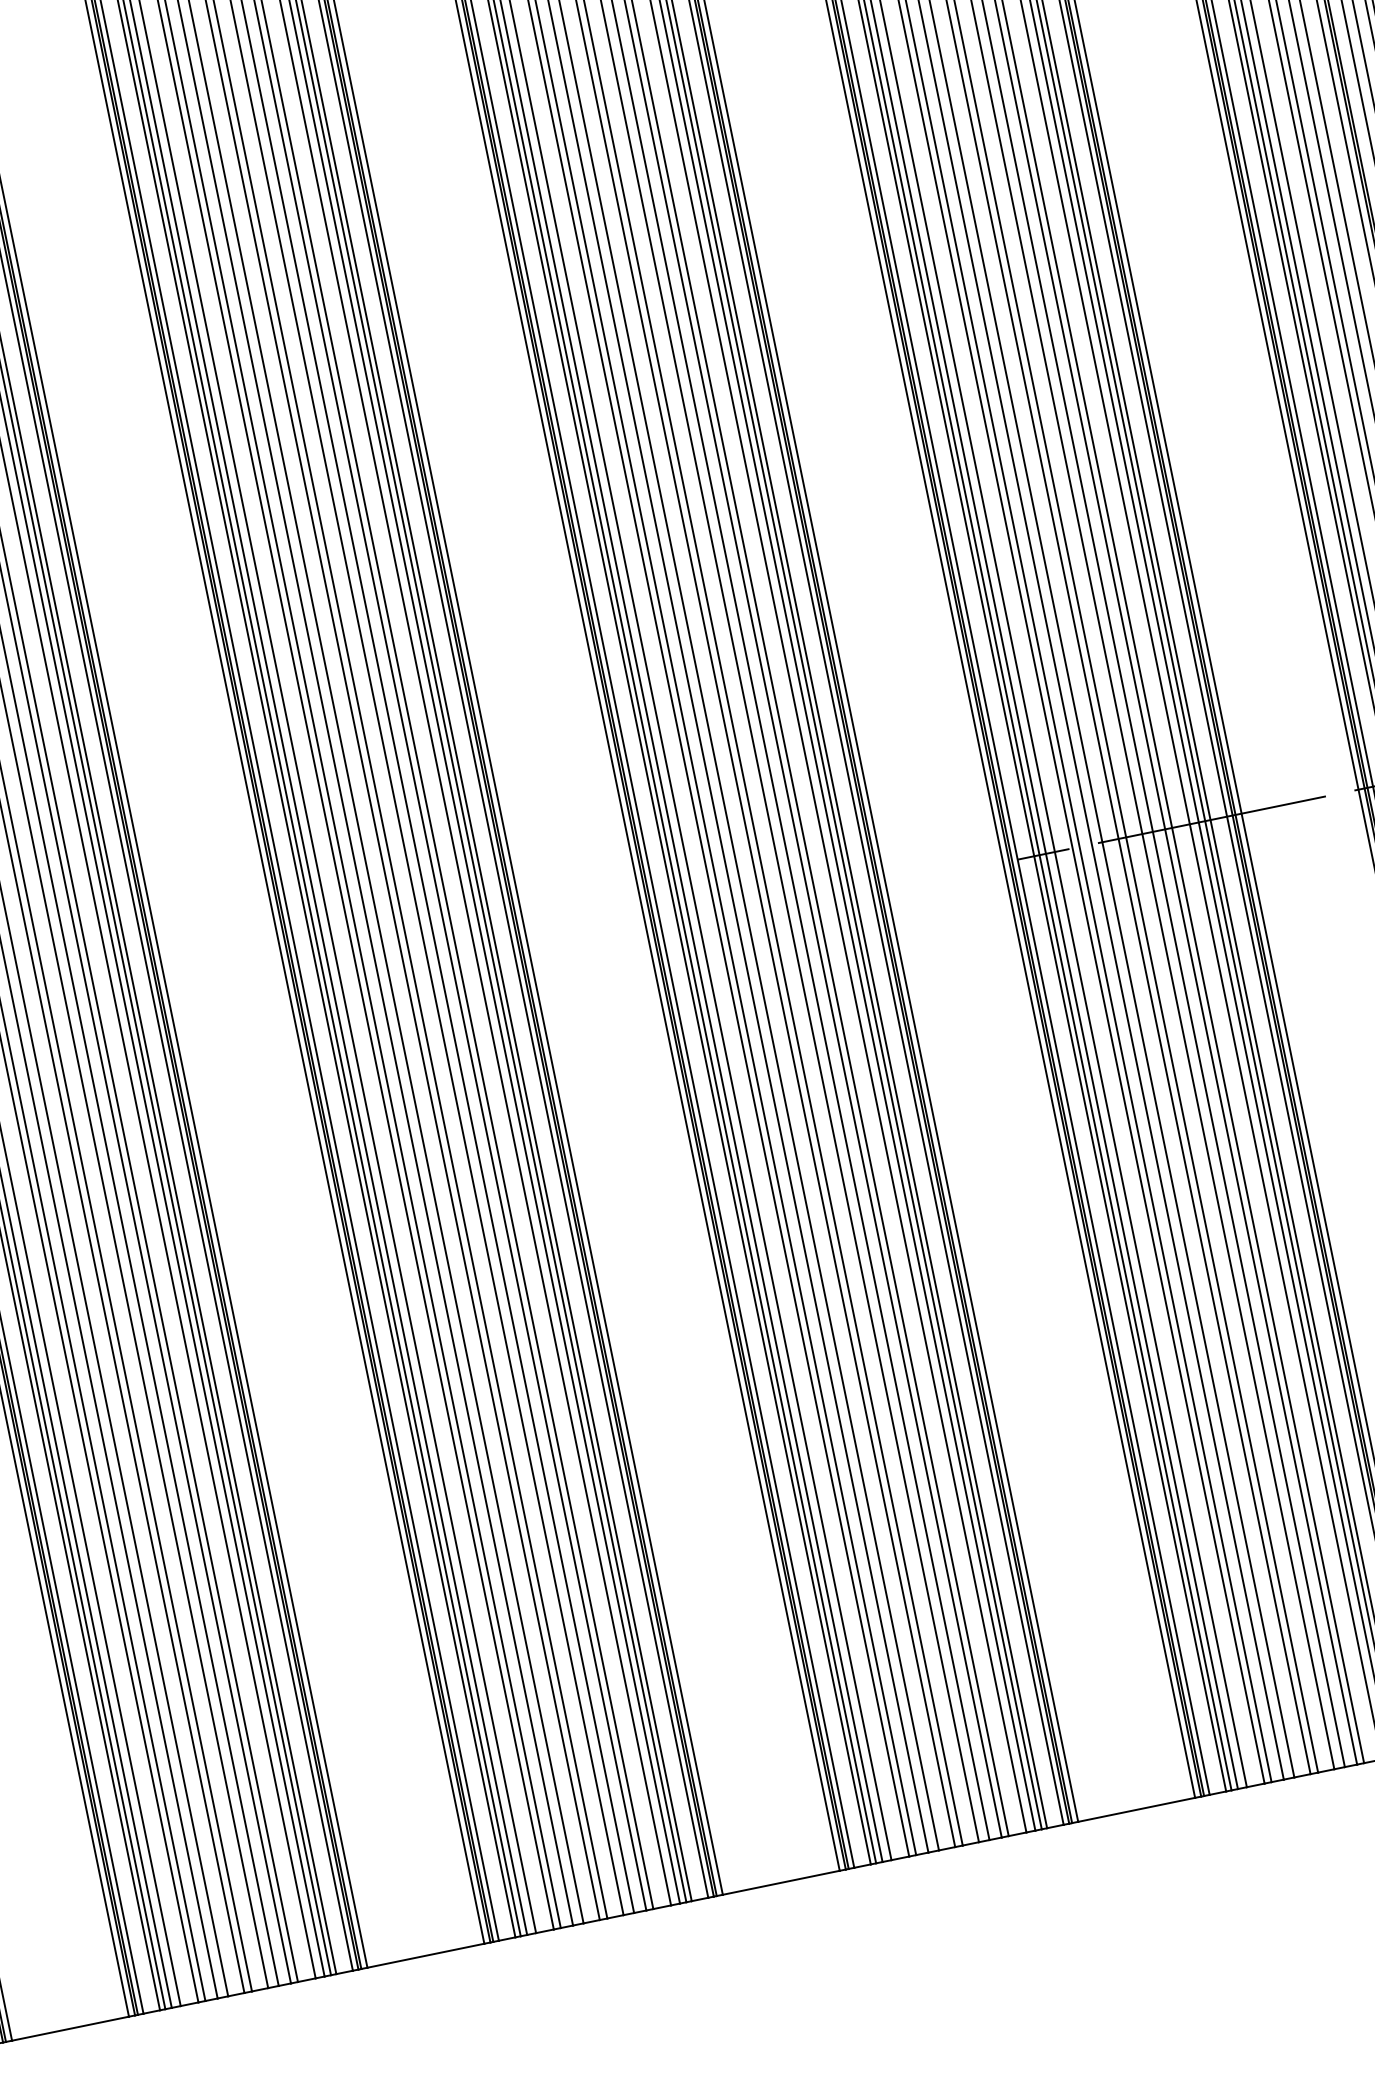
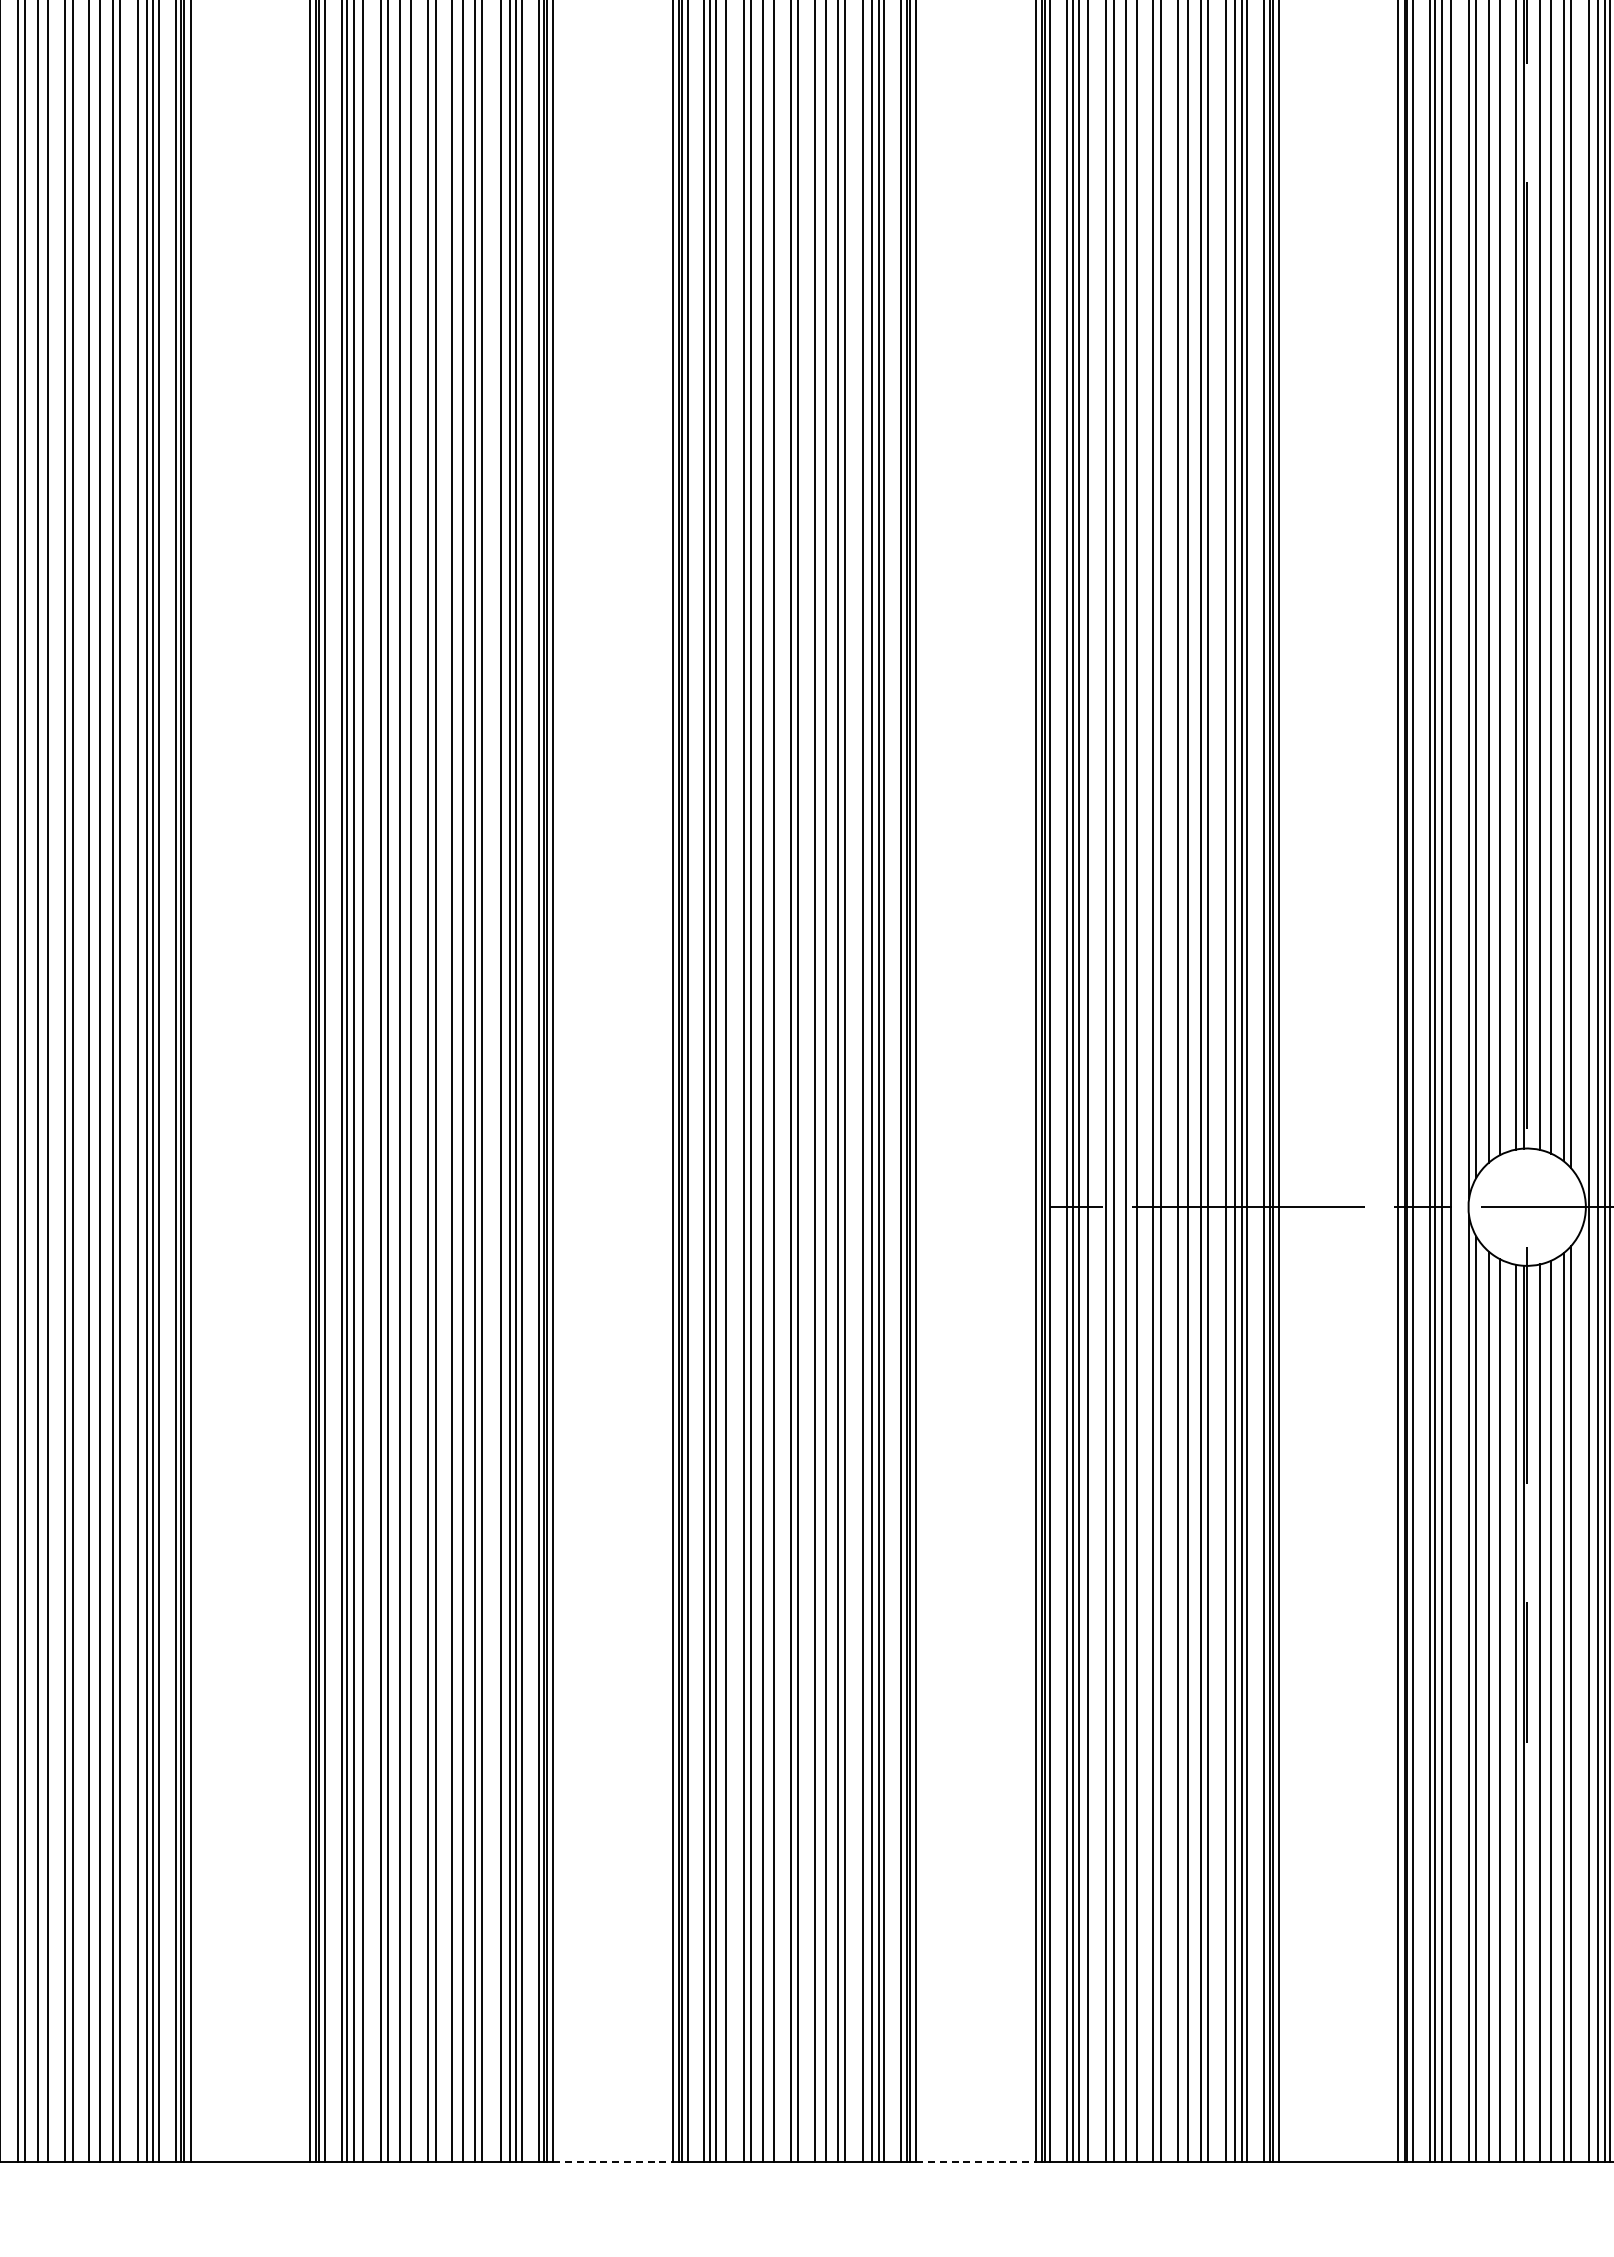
line: (1136, 1809) -> (975, 2161), solid -> dashed
line: (781, 1882) -> (613, 2161), solid -> dashed

